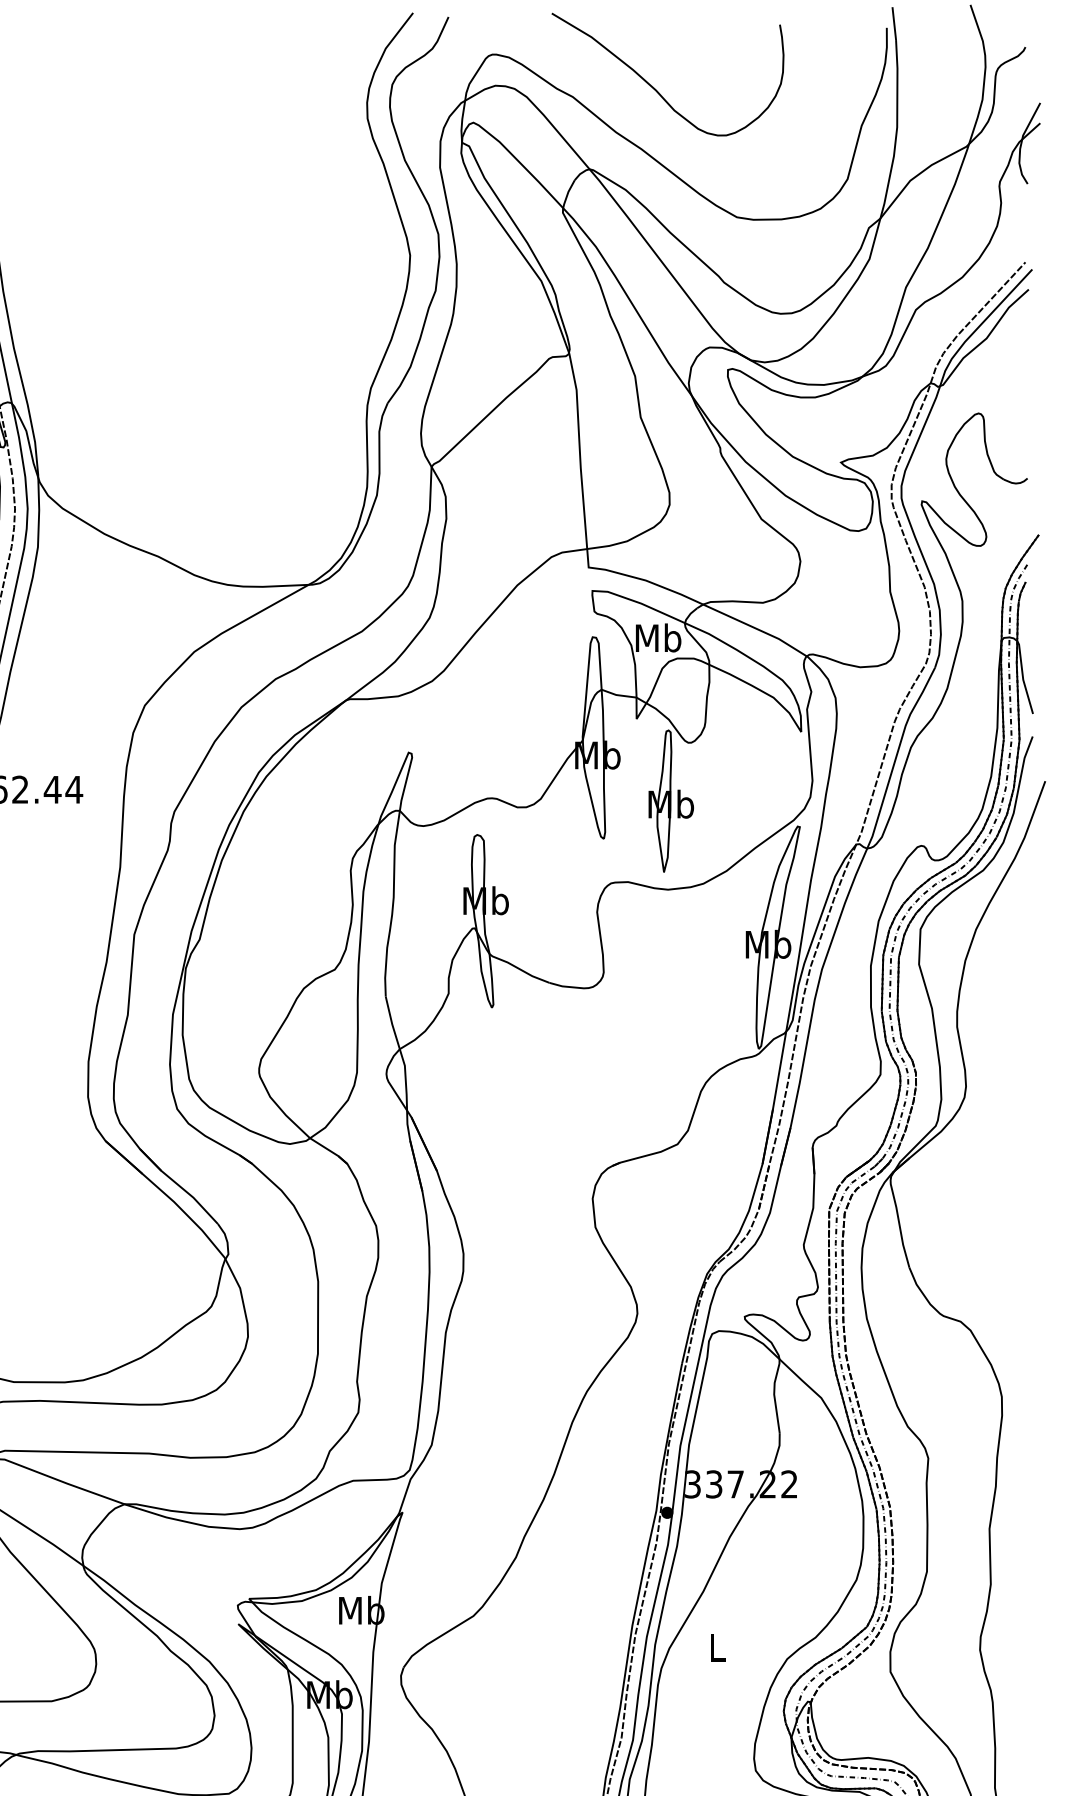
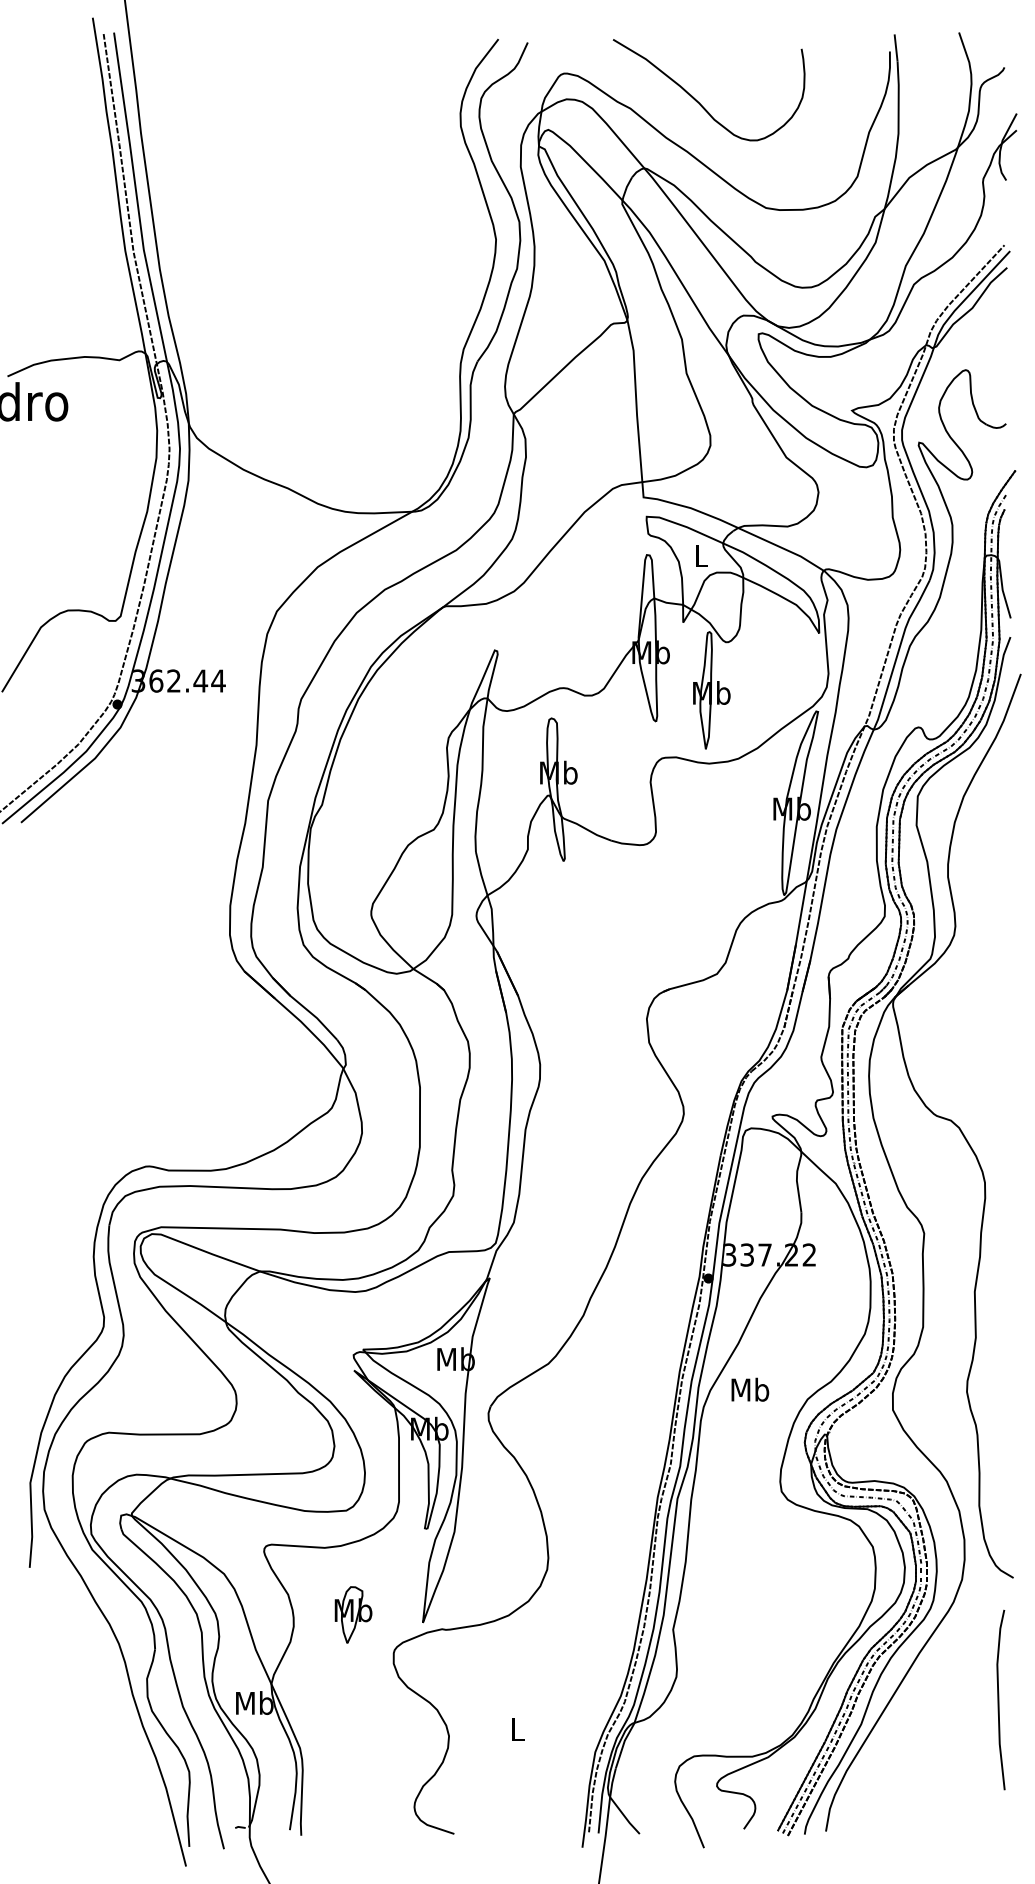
text: (658, 637) -> (701, 555), Mb -> L
text: (718, 1647) -> (750, 1389), L -> Mb

